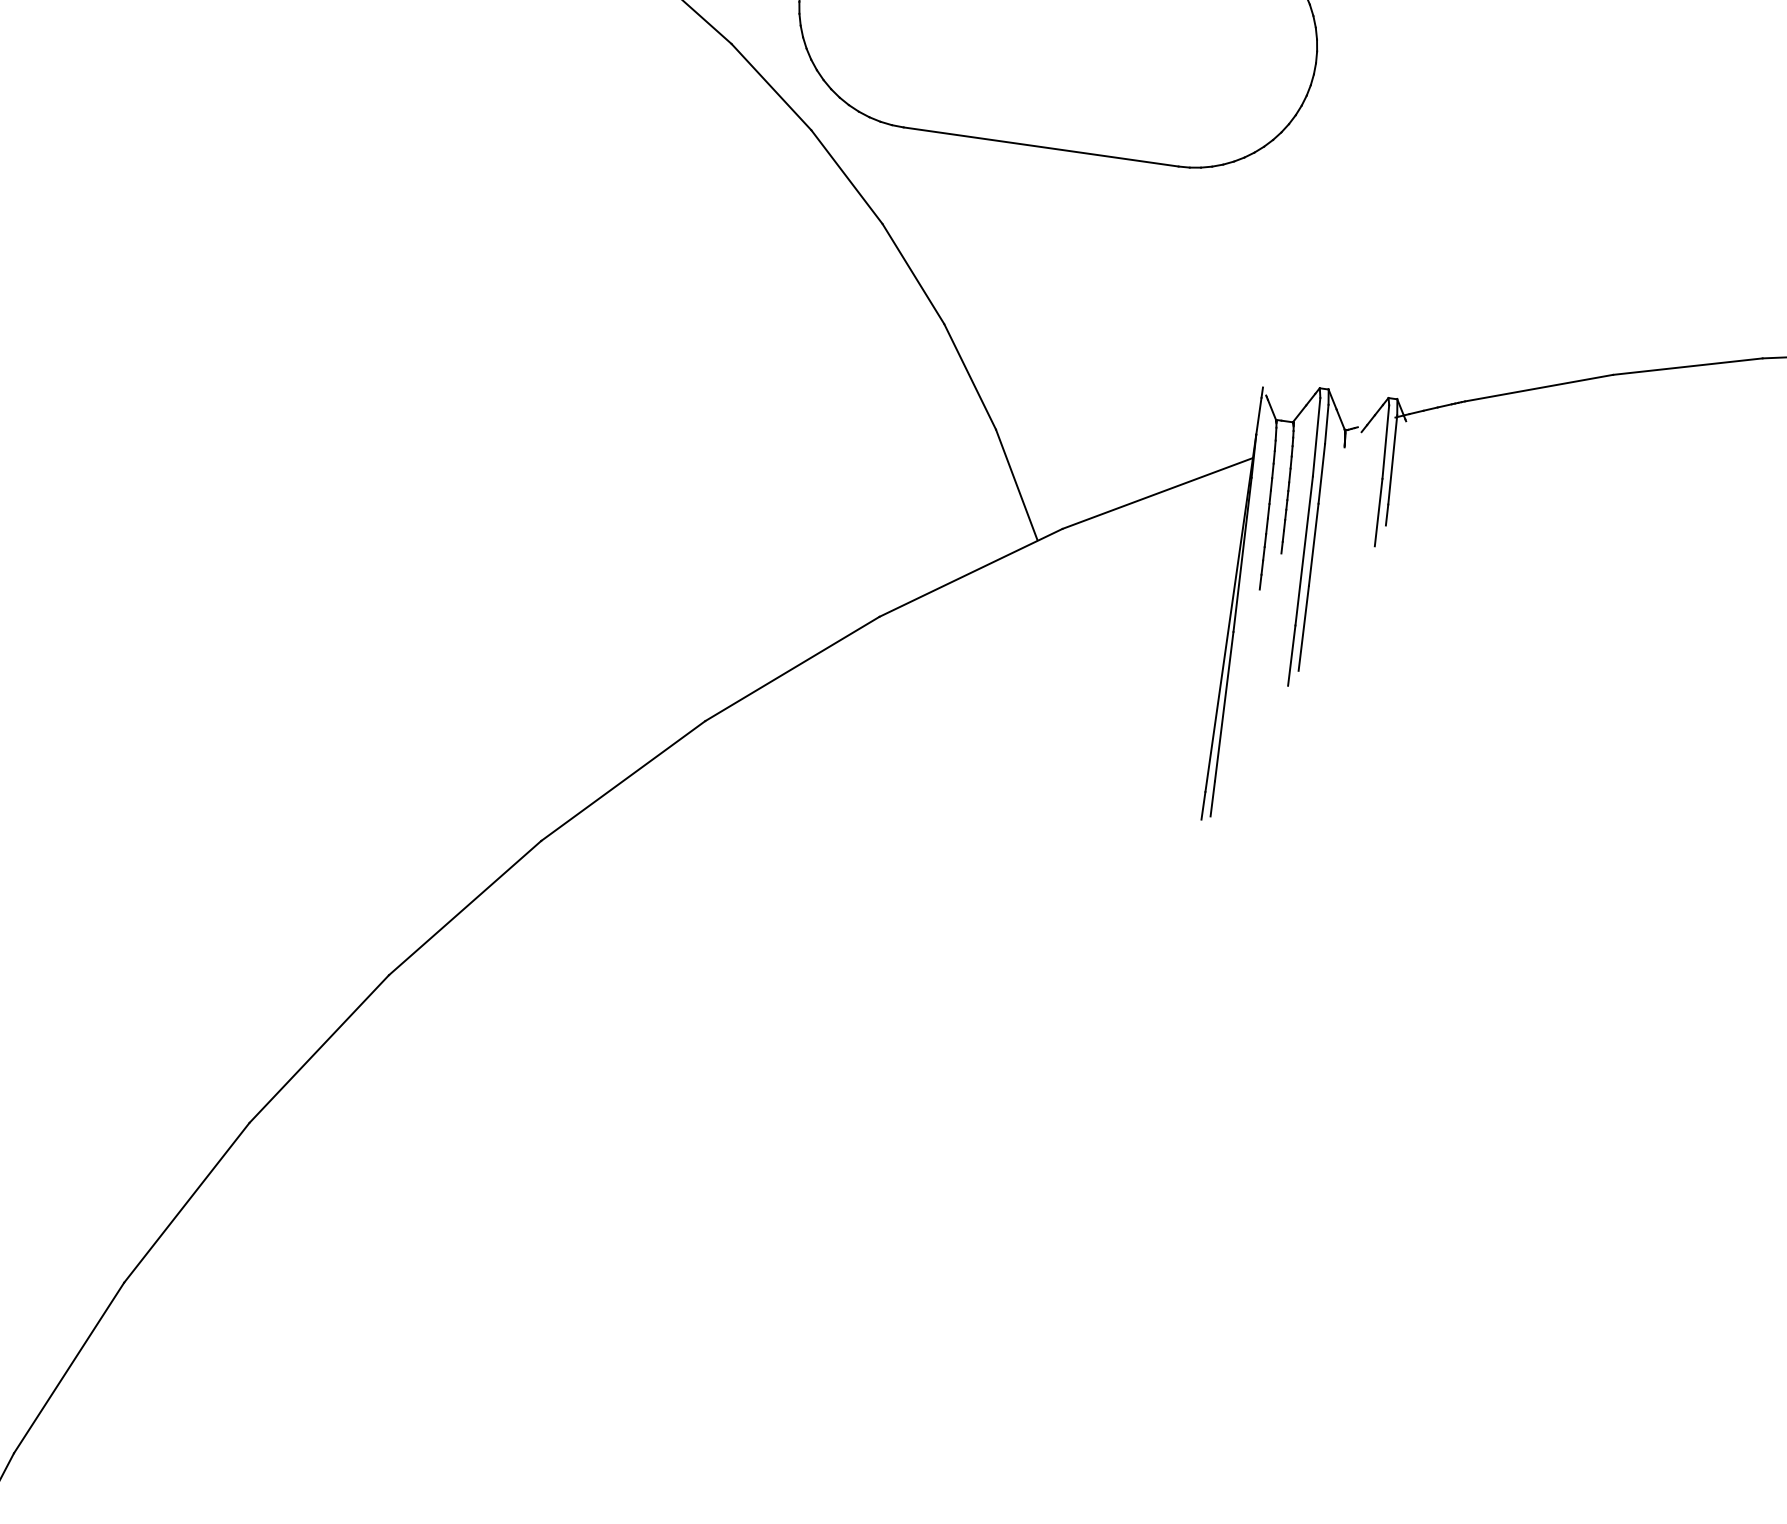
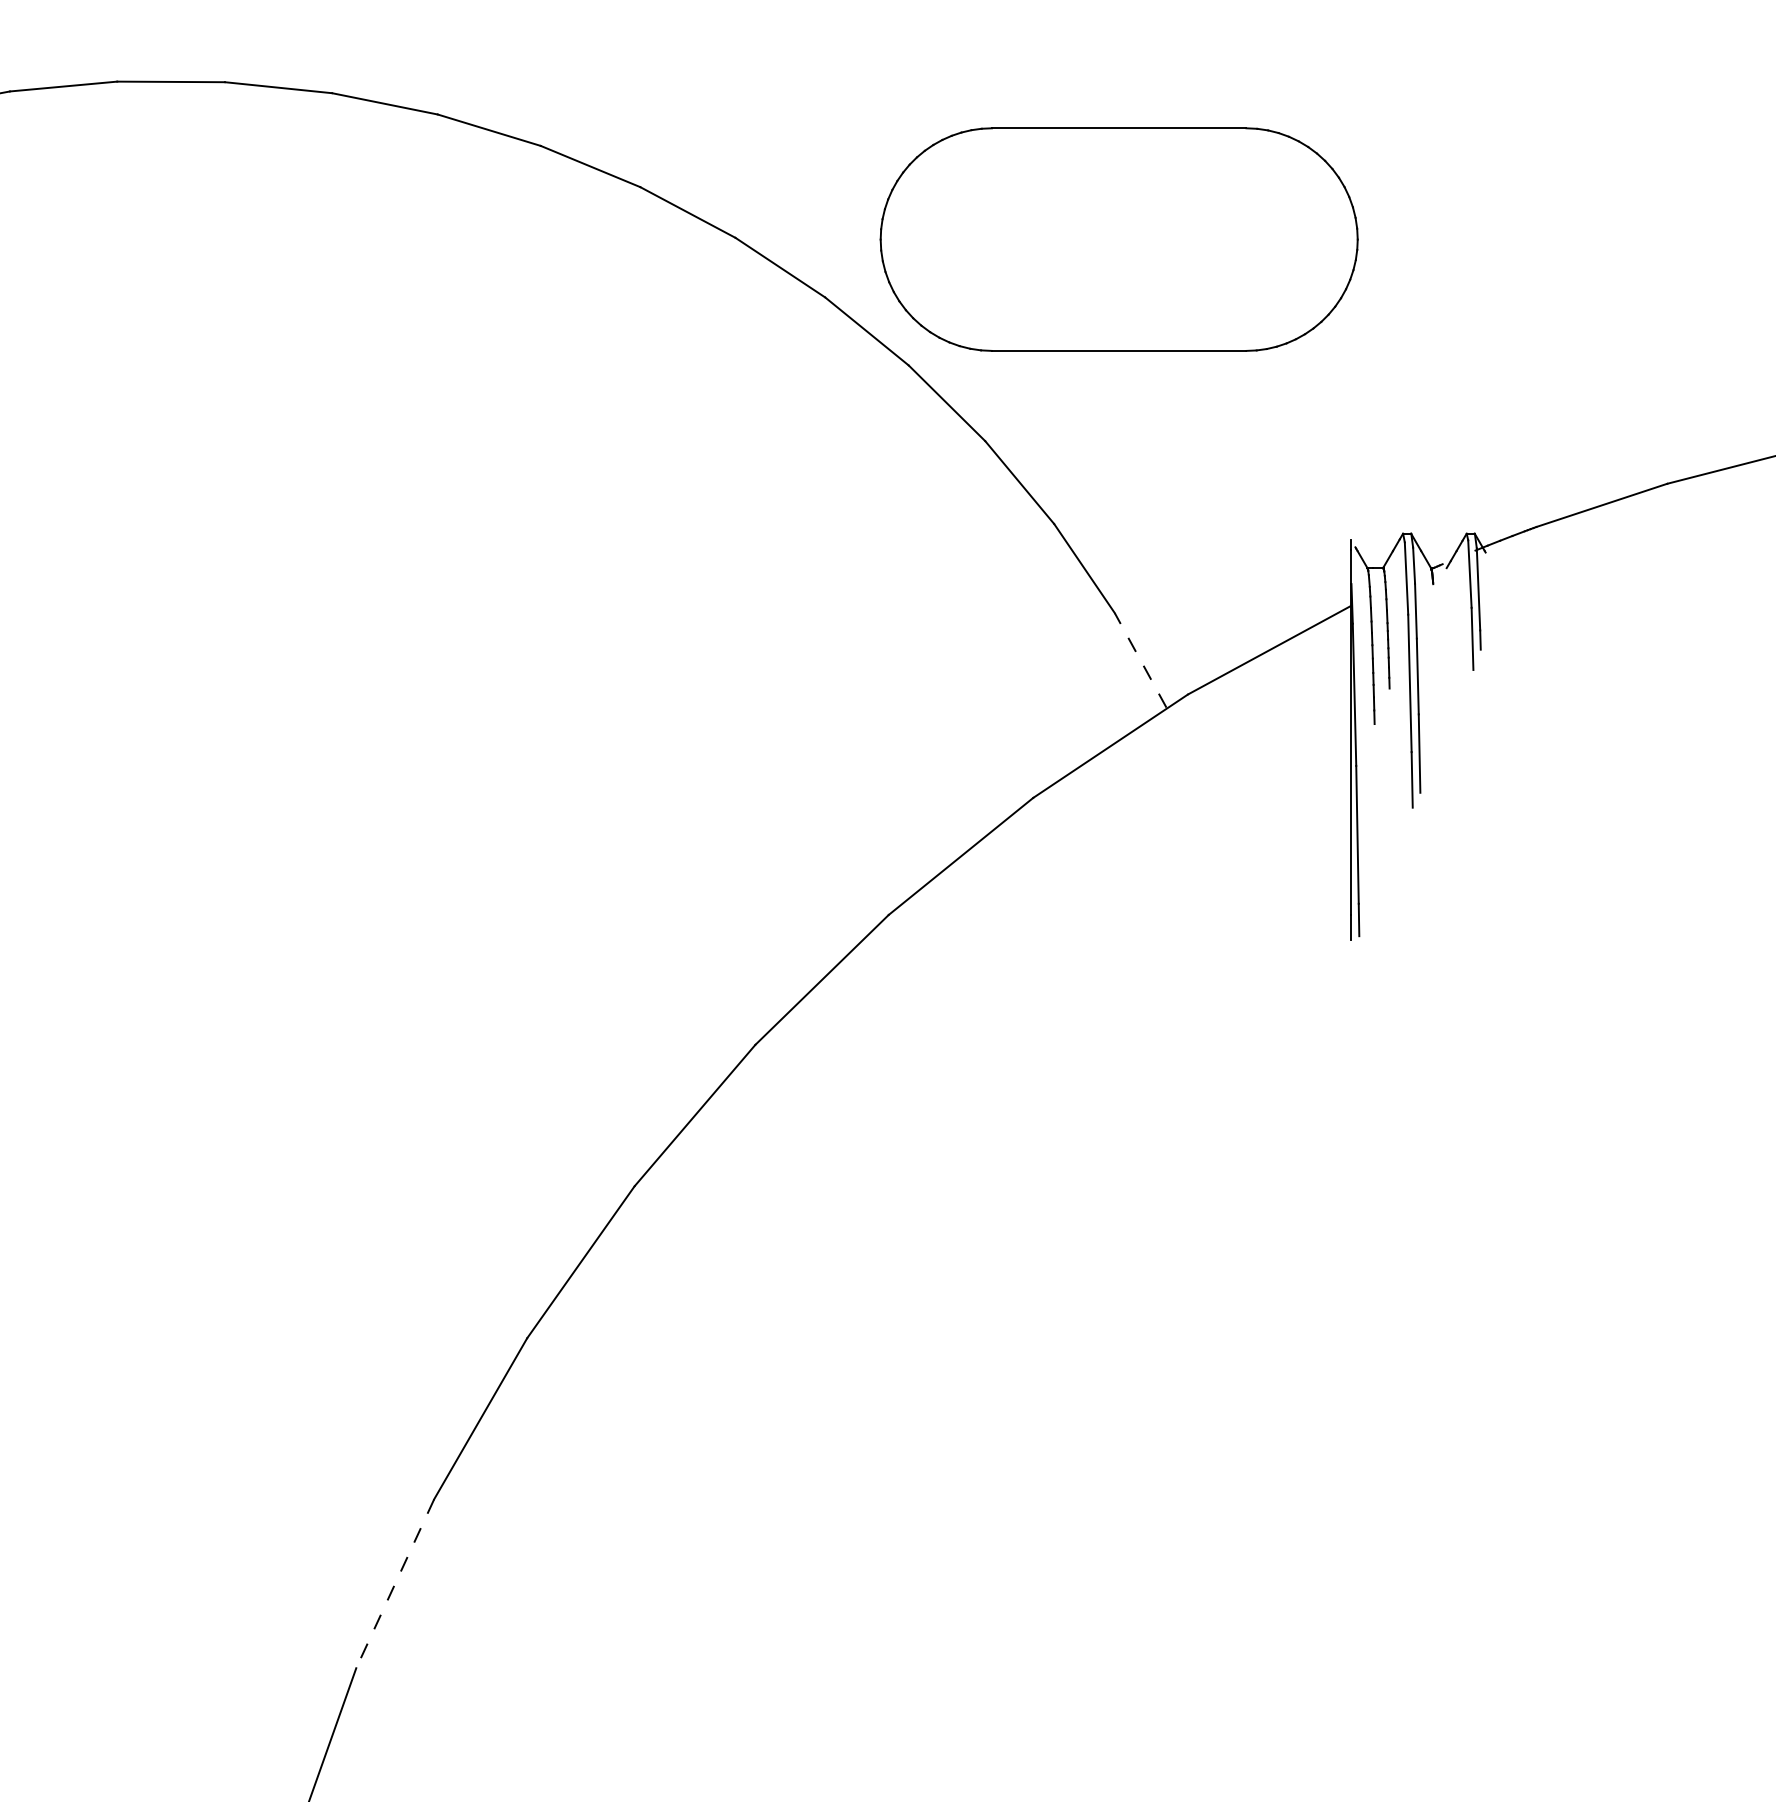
line: (1016, 484) -> (1140, 660), solid -> dashed
line: (69, 1368) -> (395, 1584), solid -> dashed

